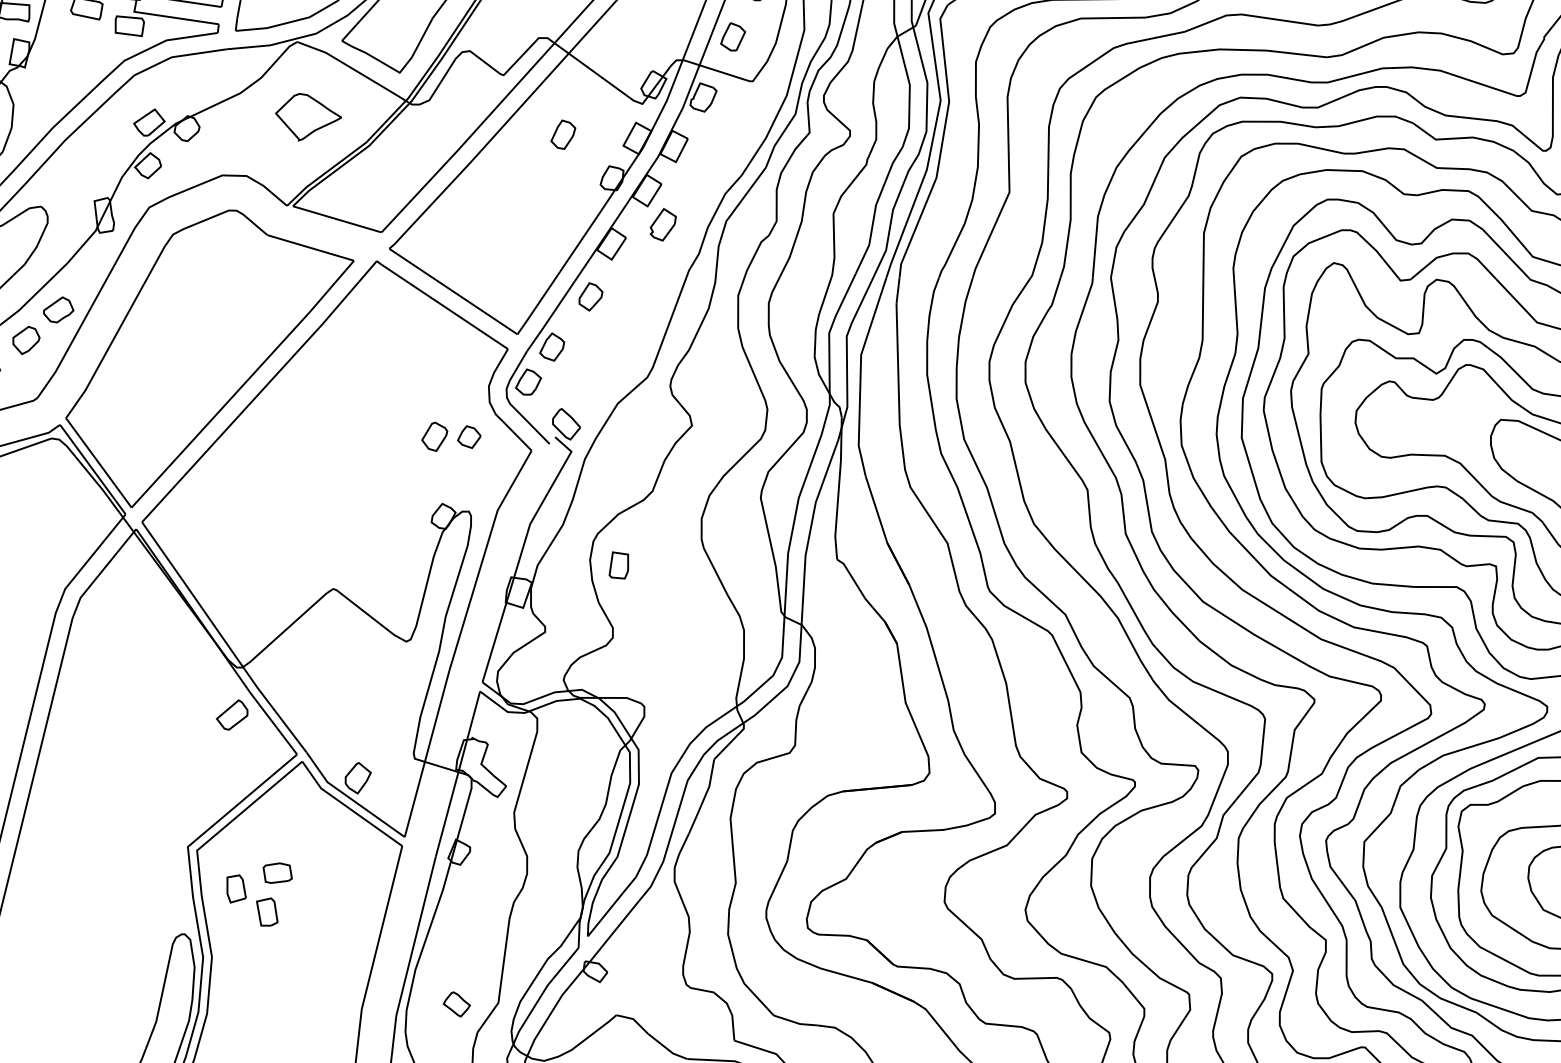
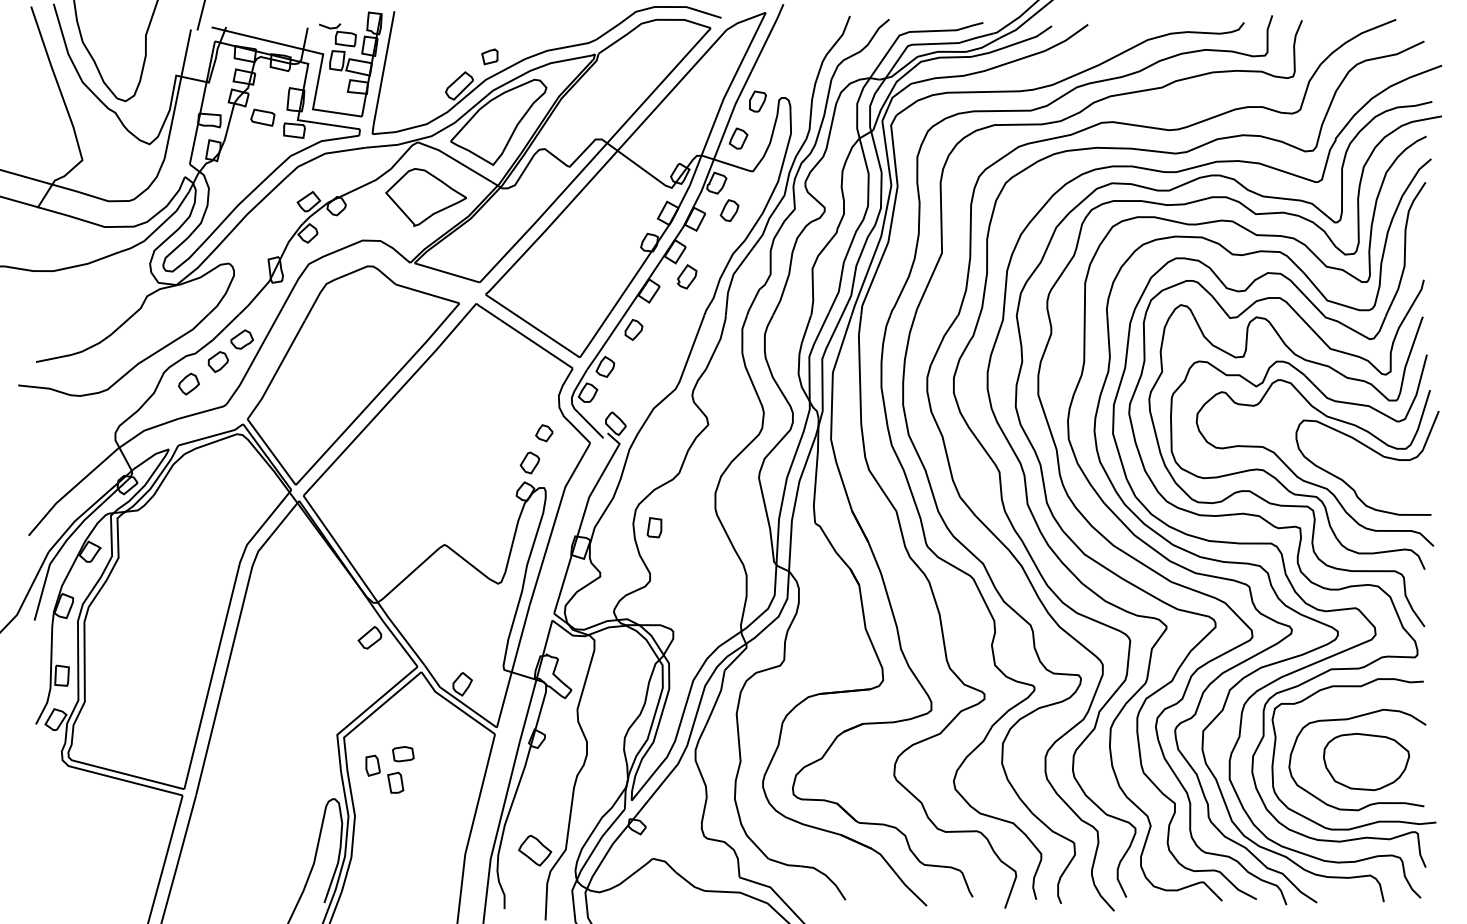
part: (307, 116) -> (425, 197), size x1.67
part: (563, 134) -> (729, 210), moved
part: (434, 436) -> (529, 462), moved
part: (457, 1004) -> (535, 850), size x1.67

